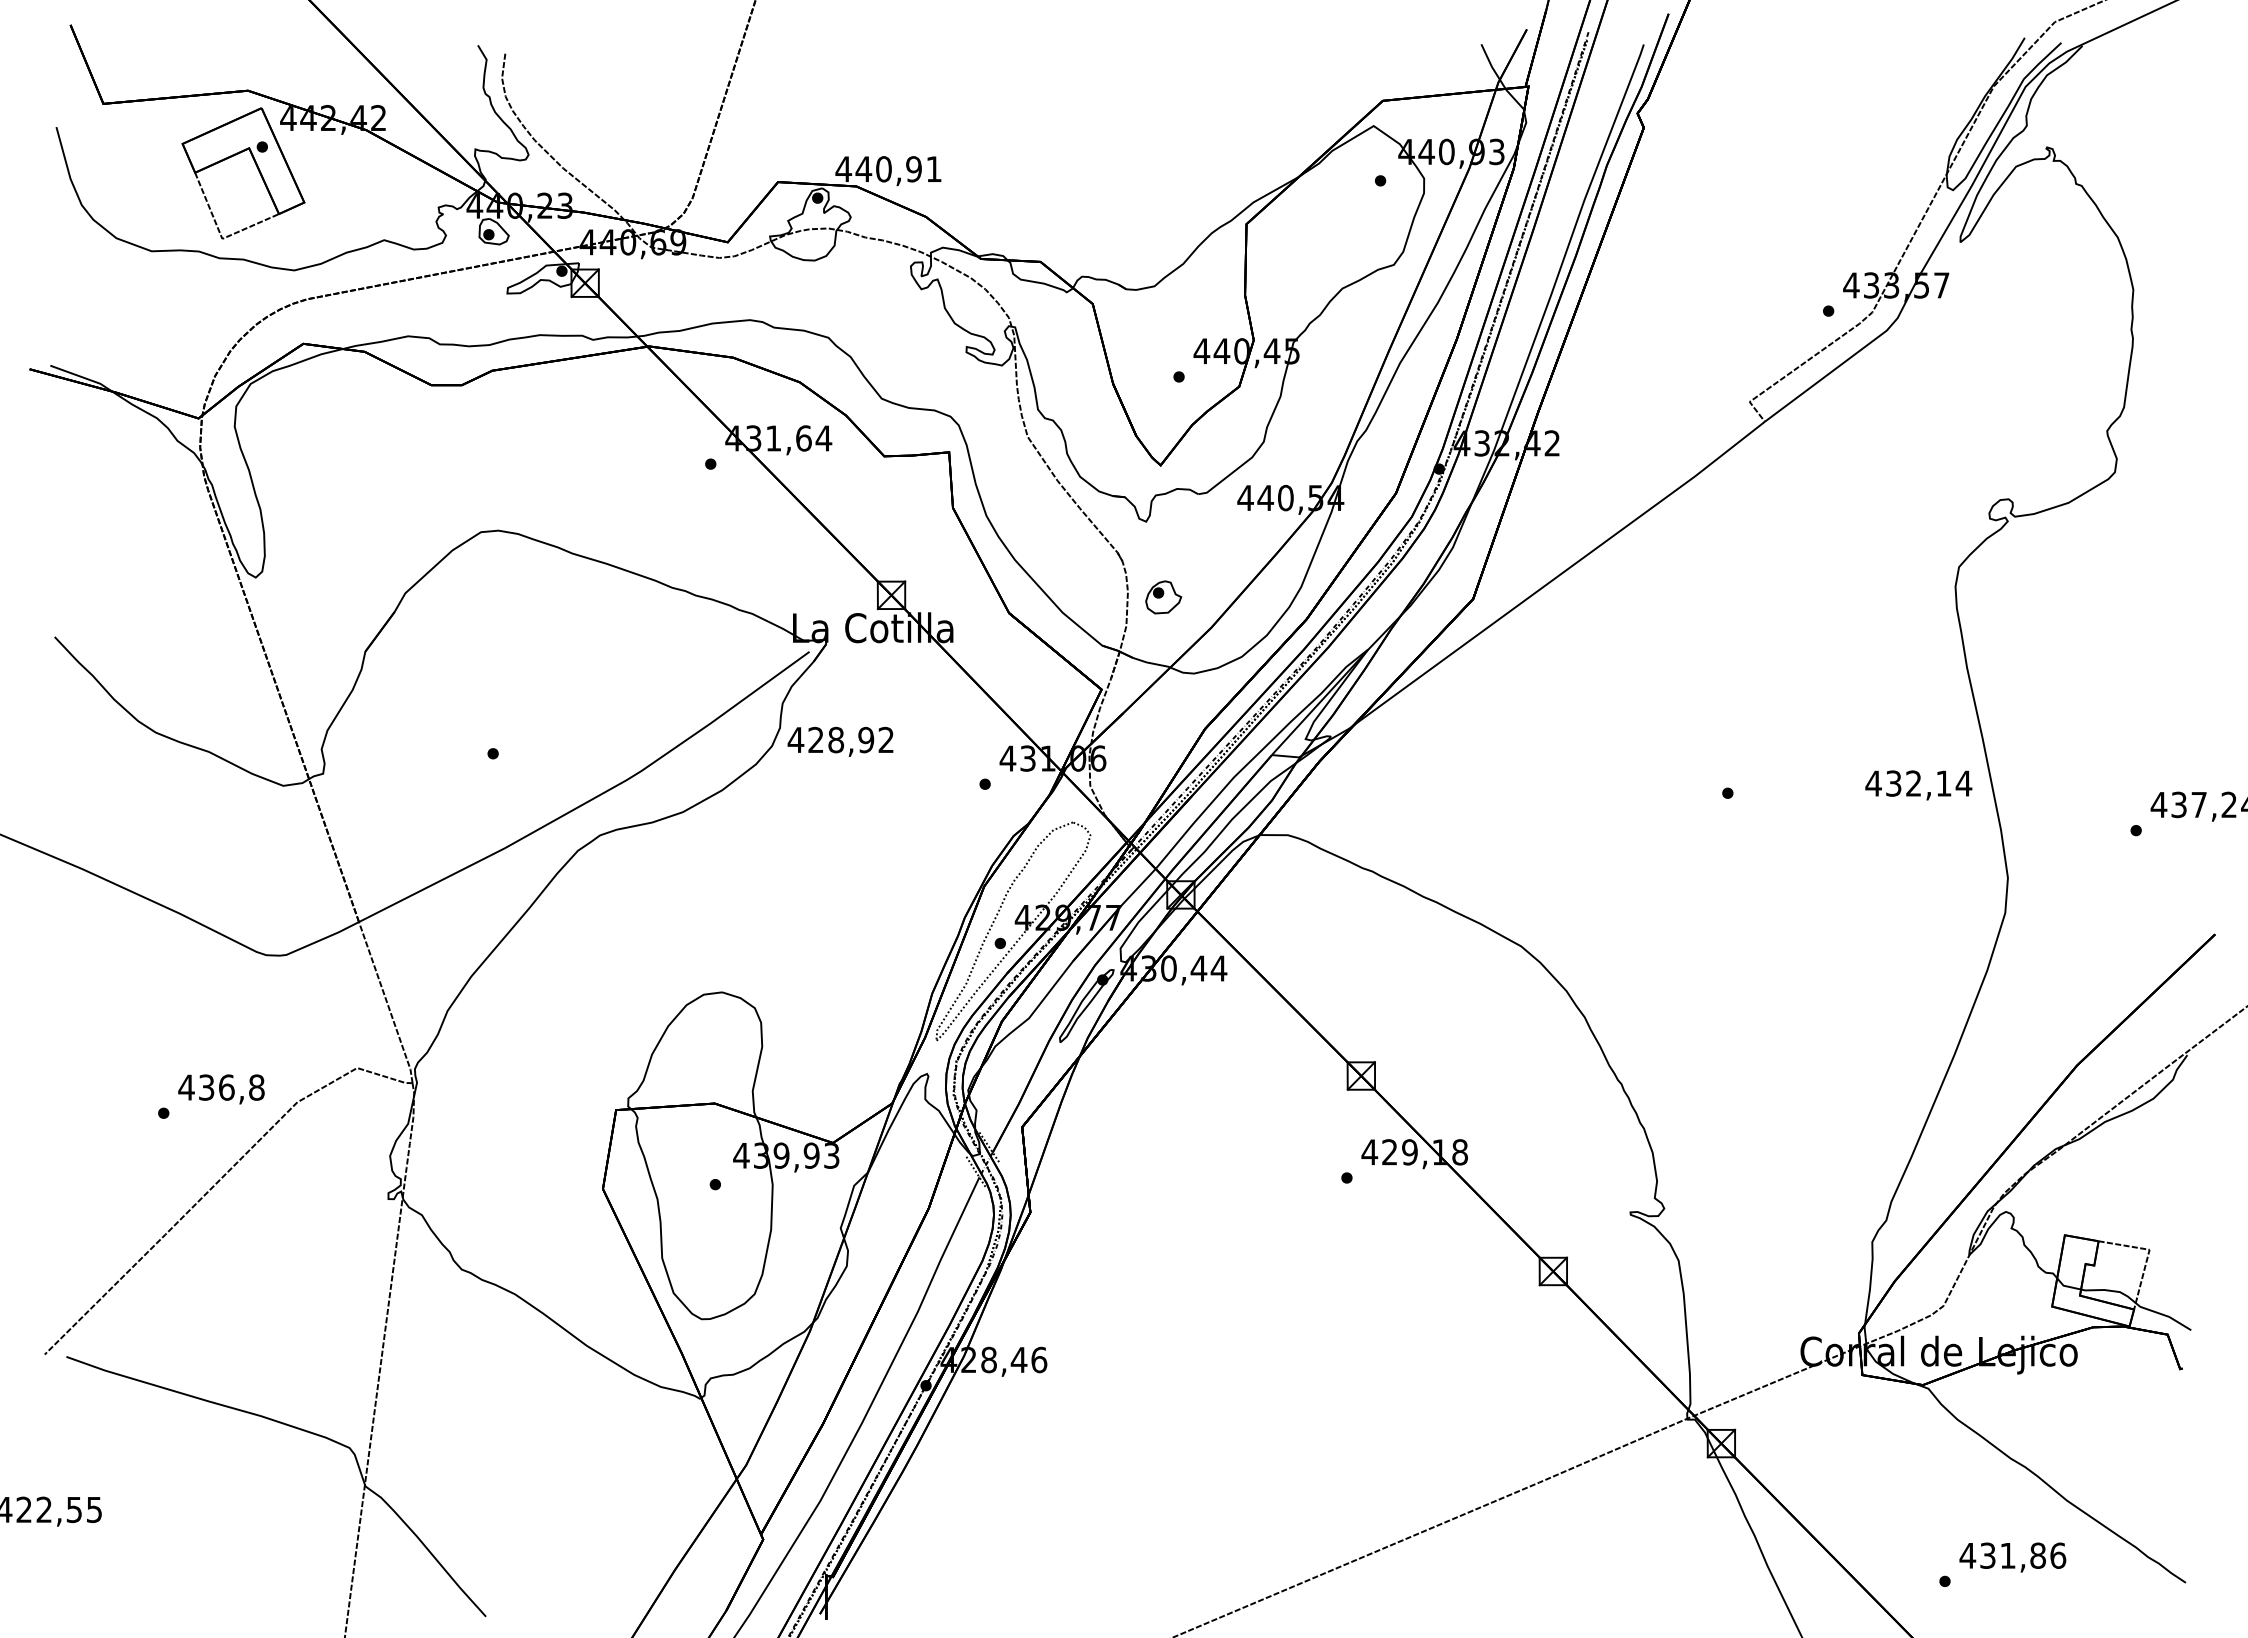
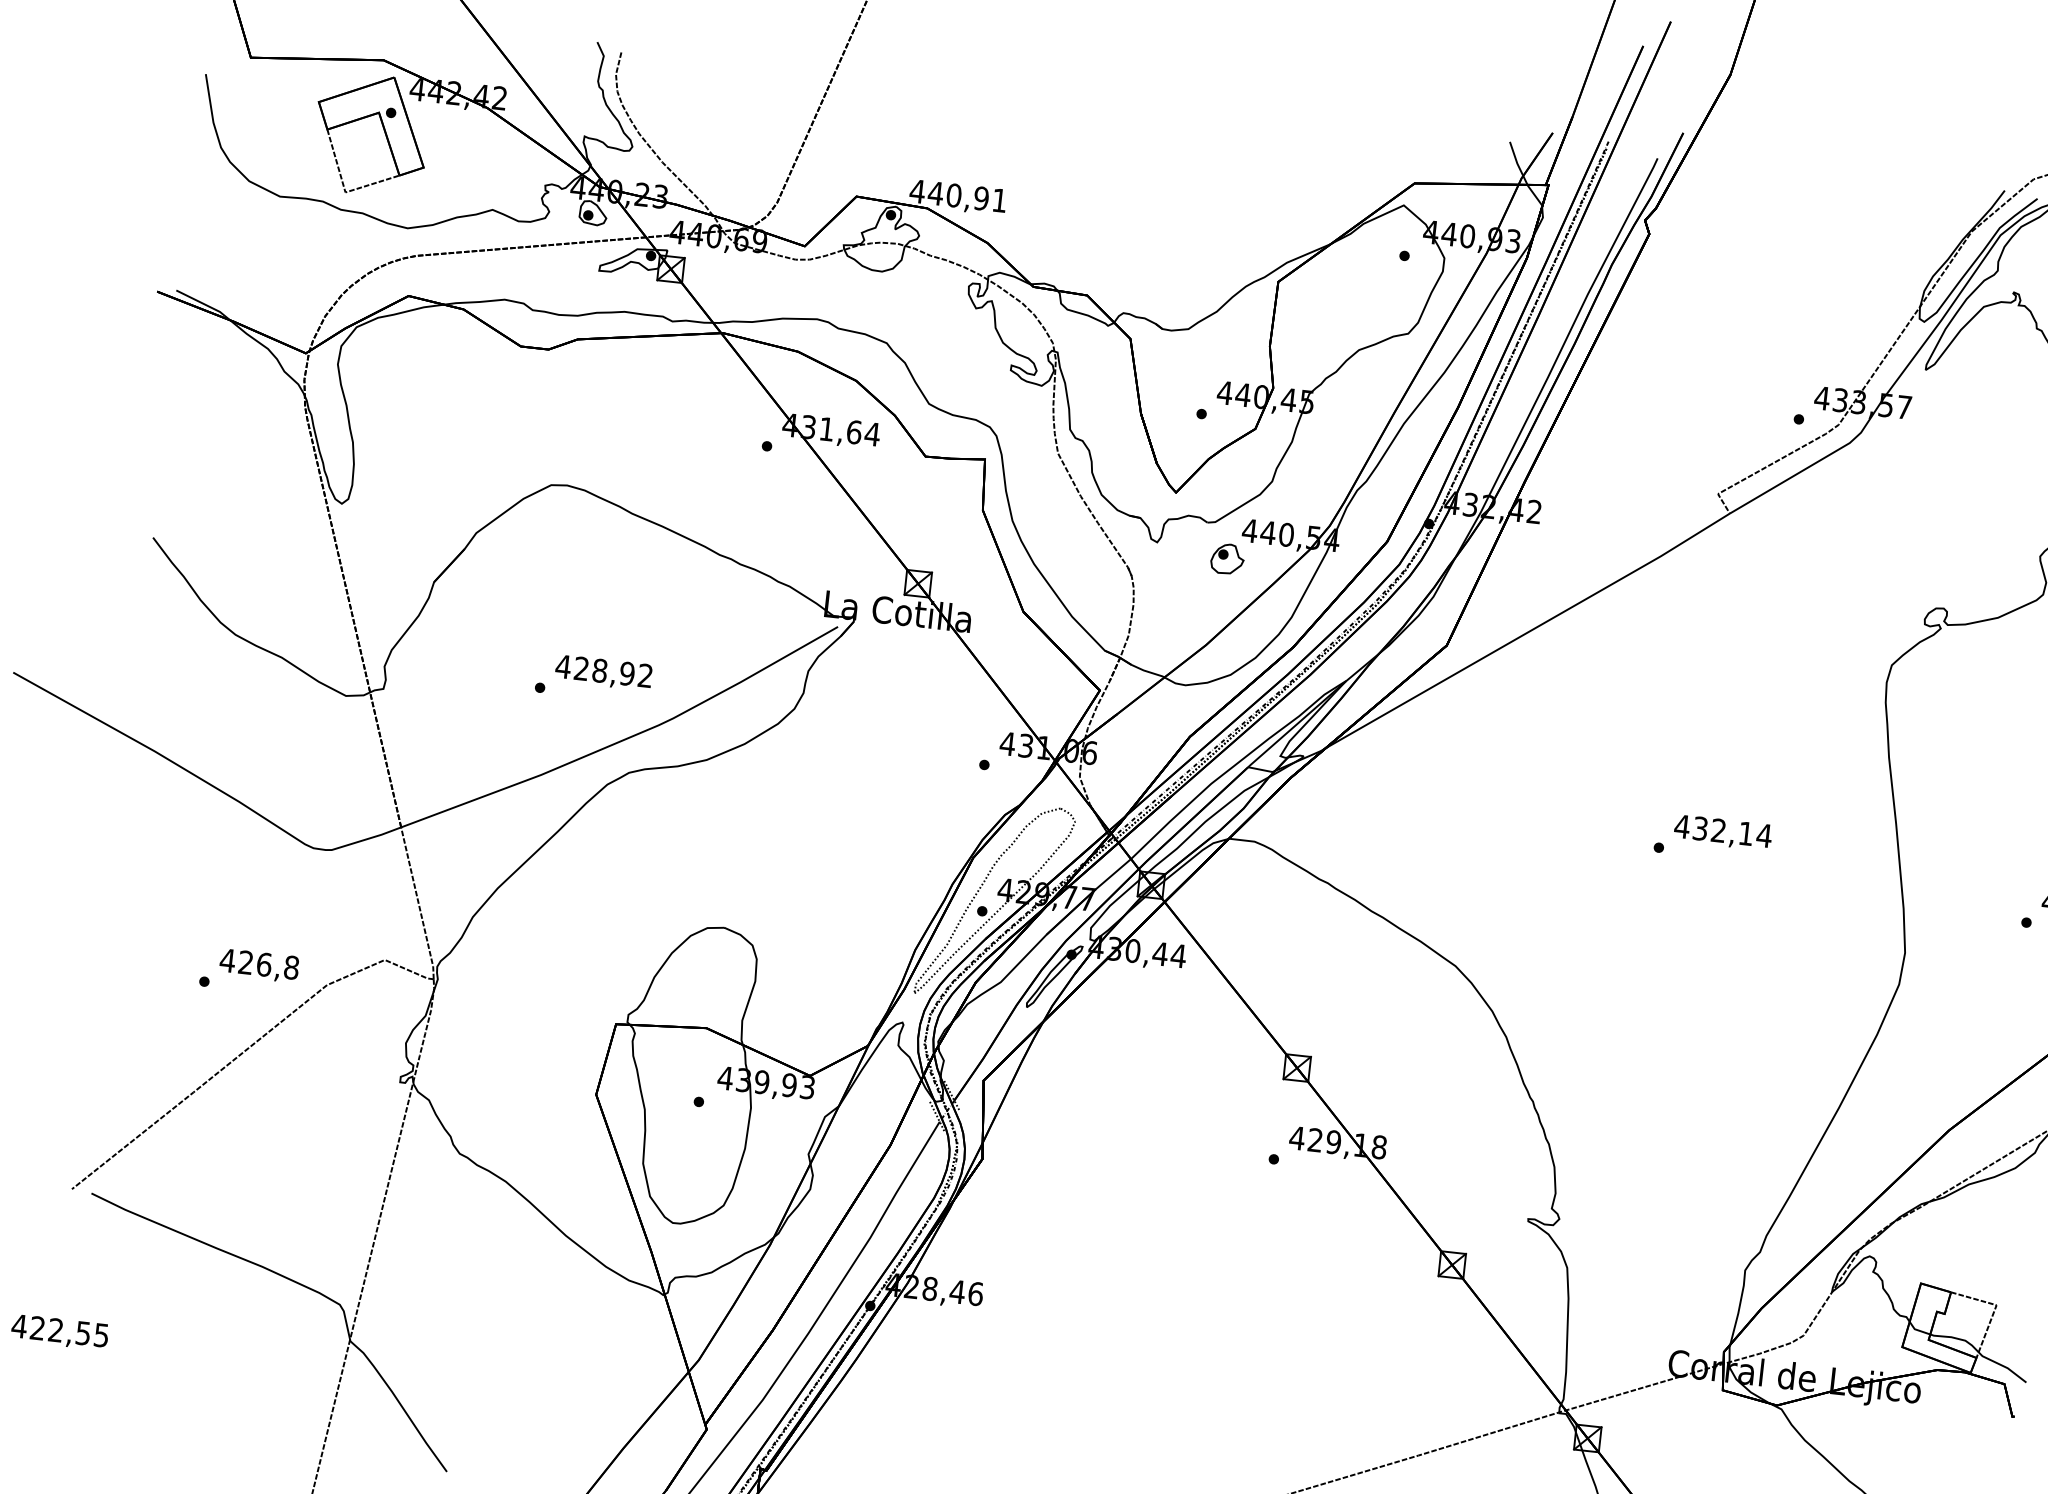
part: (1163, 597) -> (1227, 559), moved
text: (840, 741) -> (603, 672), moved
text: (1918, 785) -> (1722, 832), moved
text: (206, 1087) -> (245, 962), 436,8 -> 426,8

